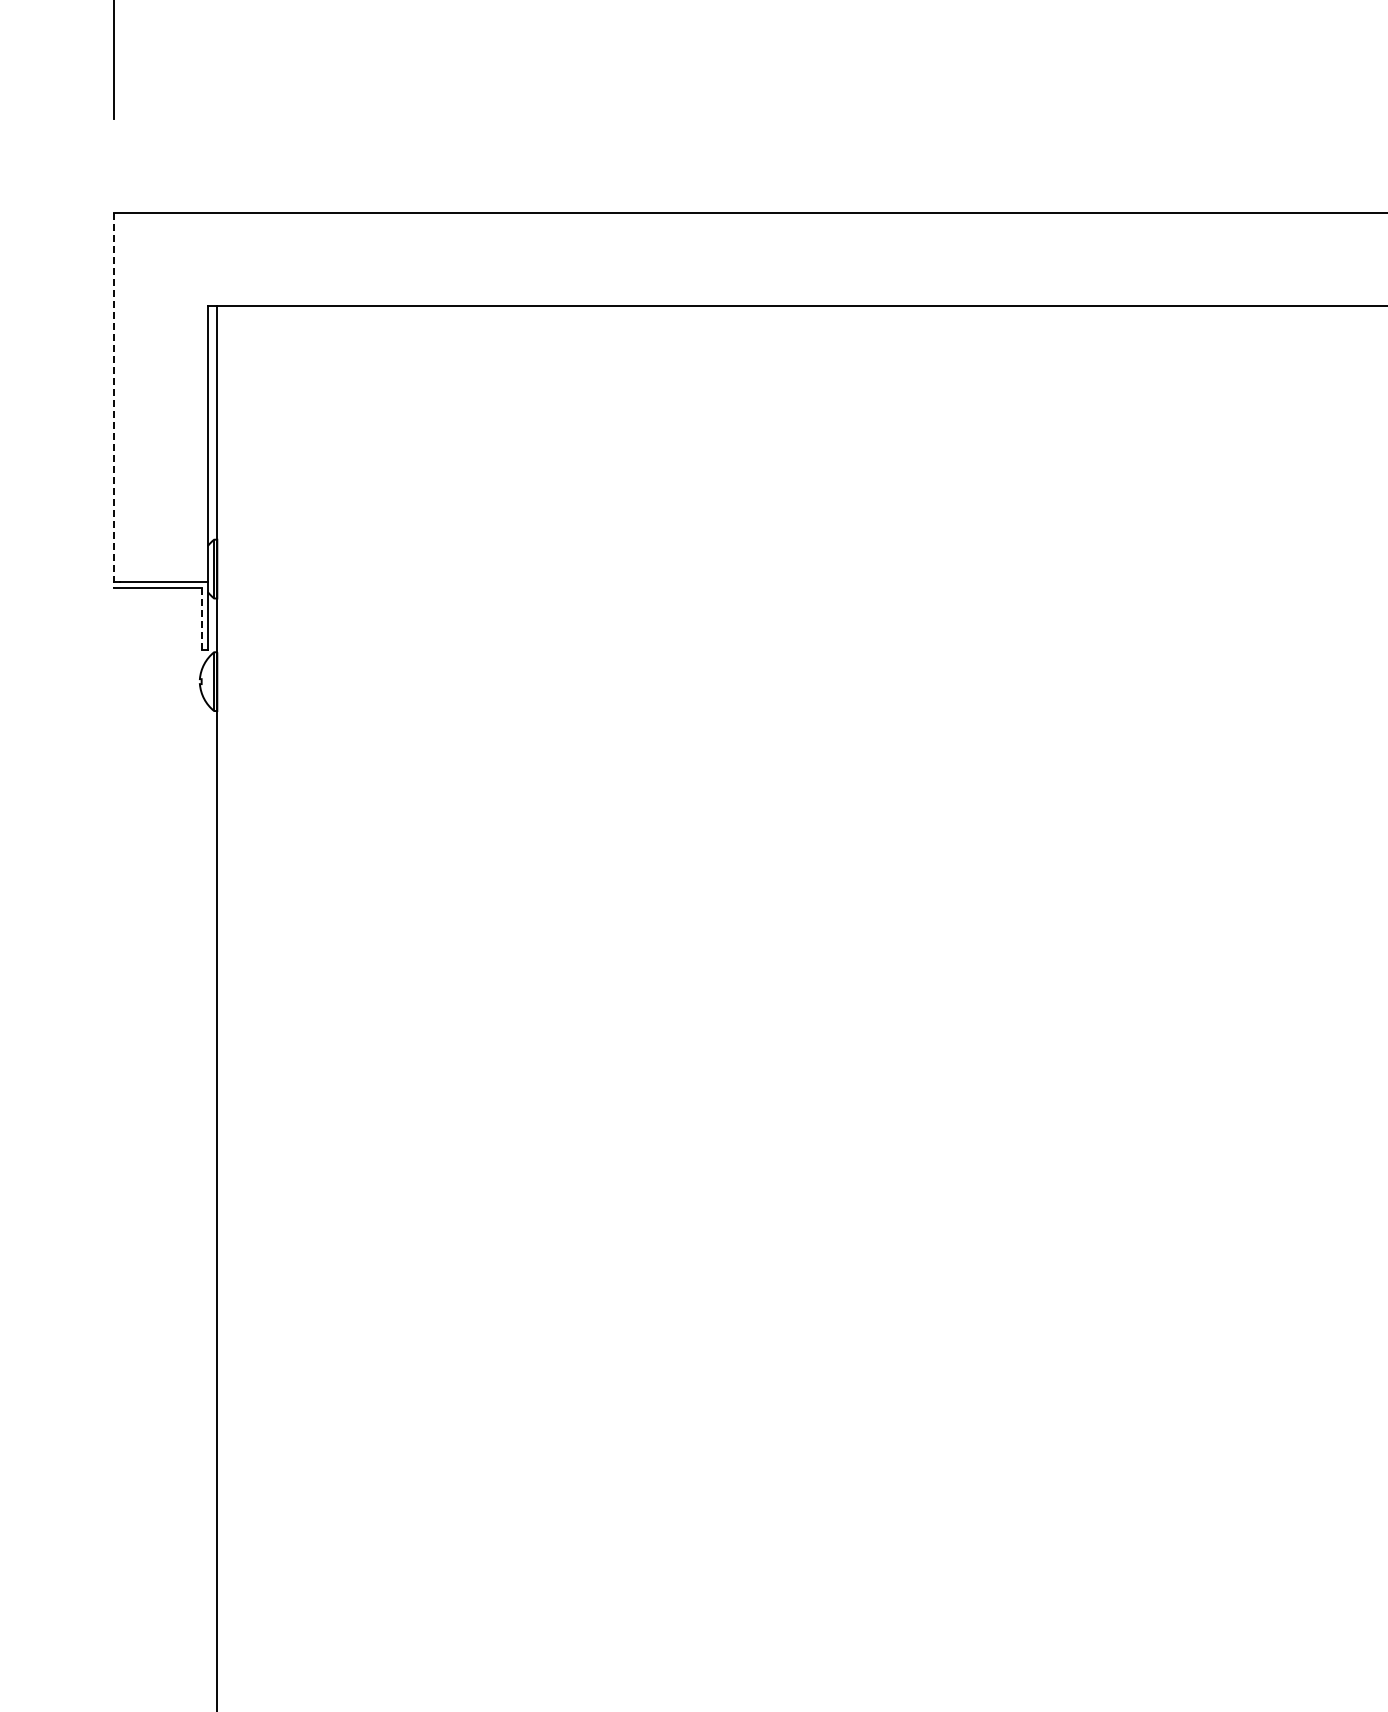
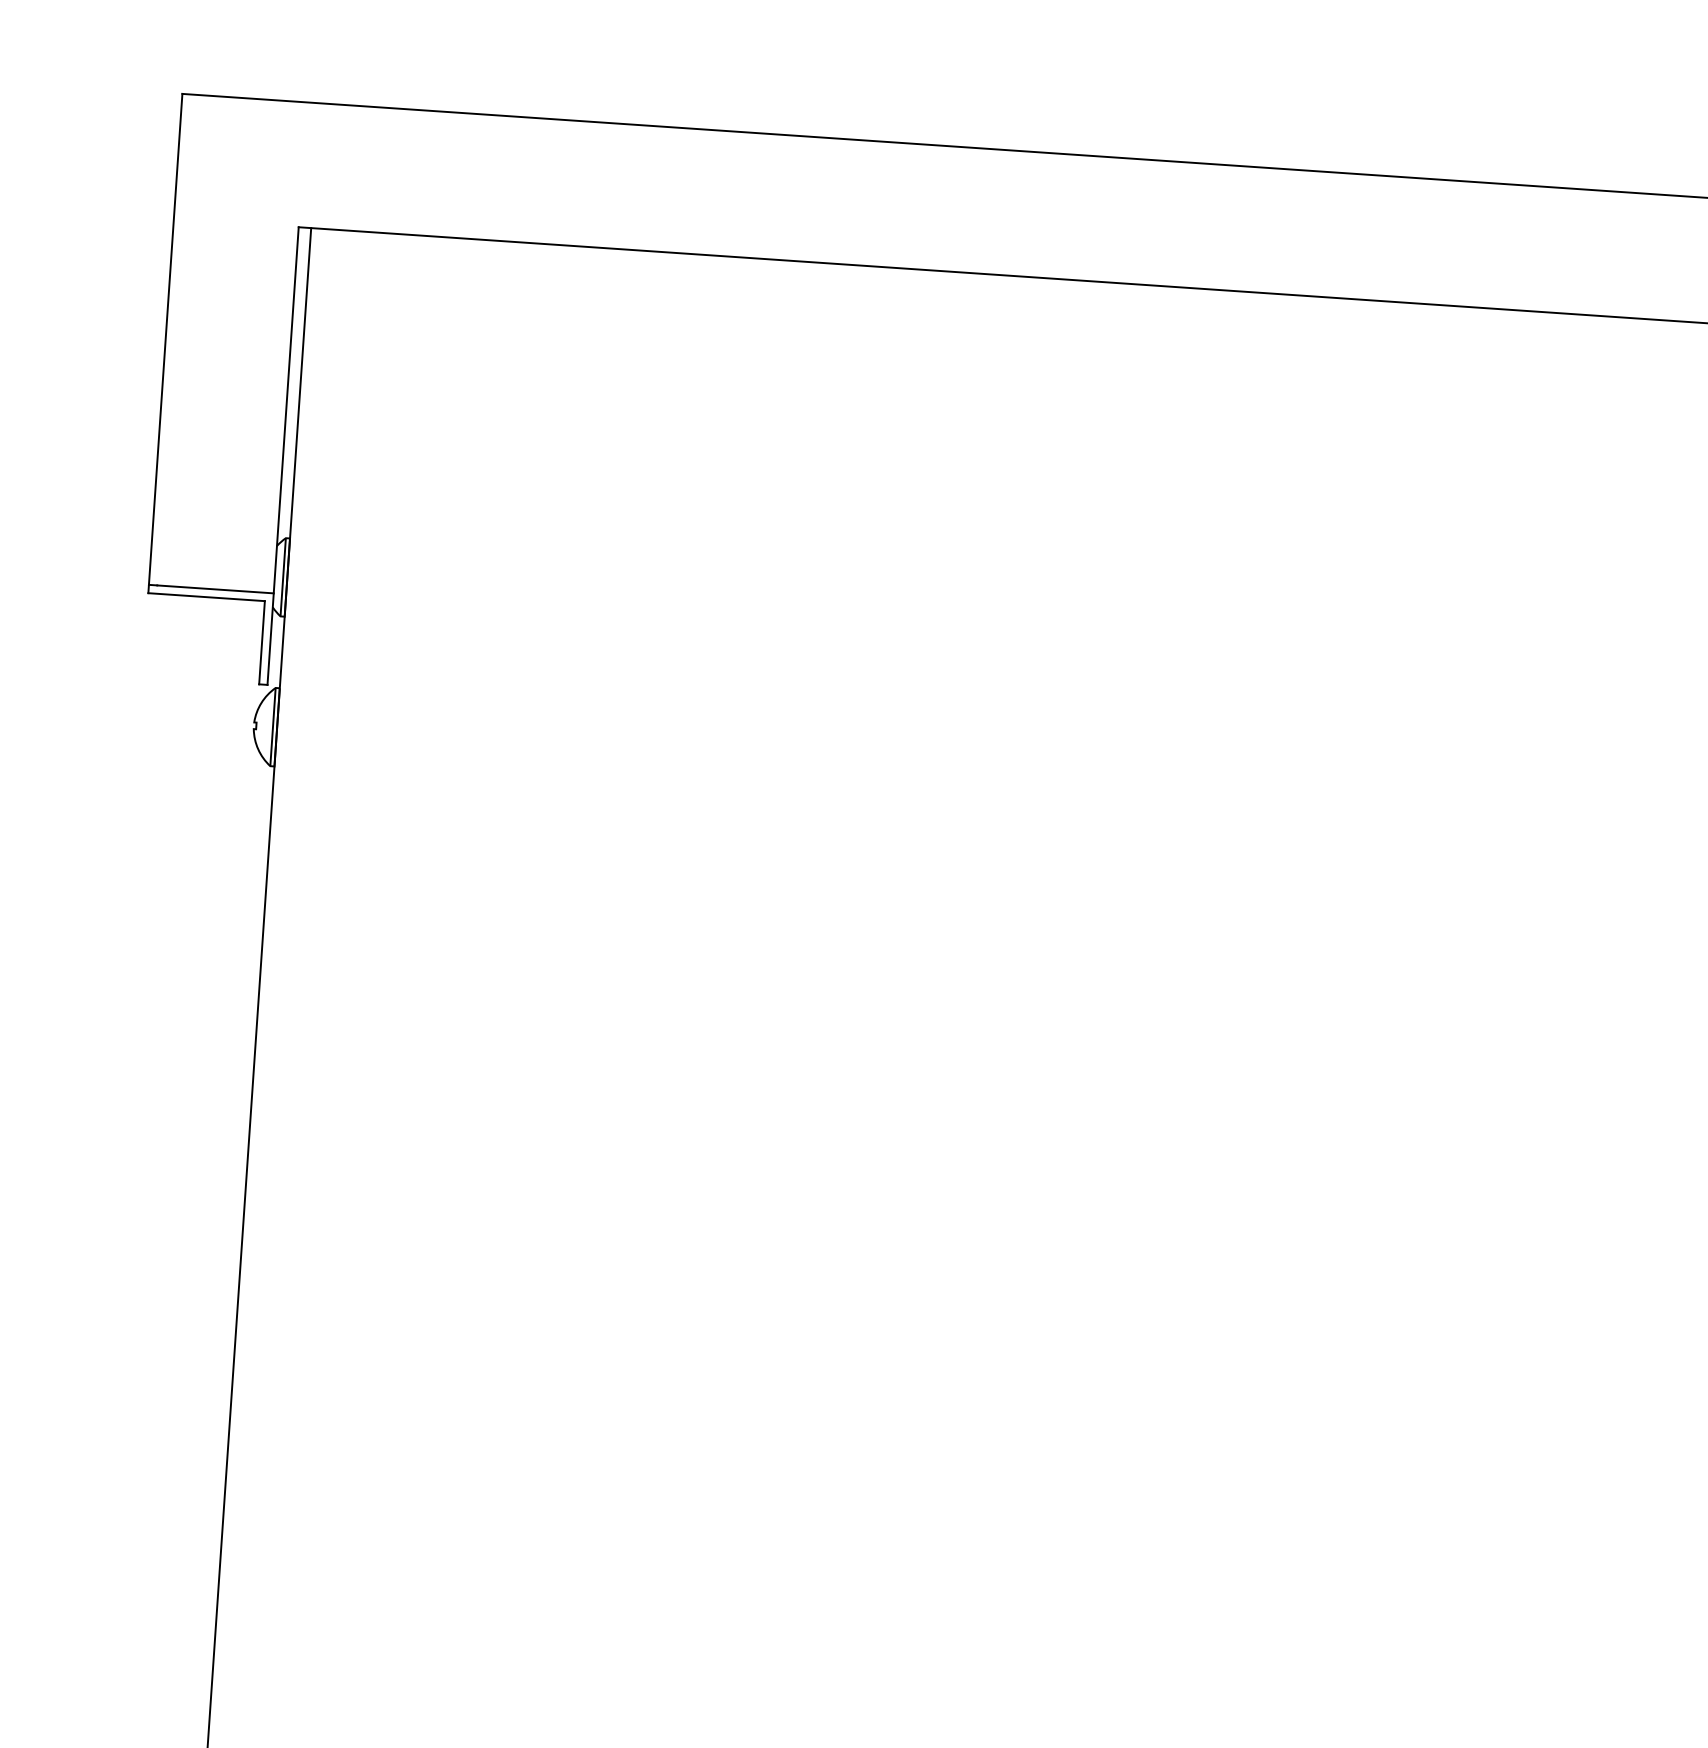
line: (114, 400) -> (165, 343), dashed -> solid
line: (201, 618) -> (261, 641), dashed -> solid

